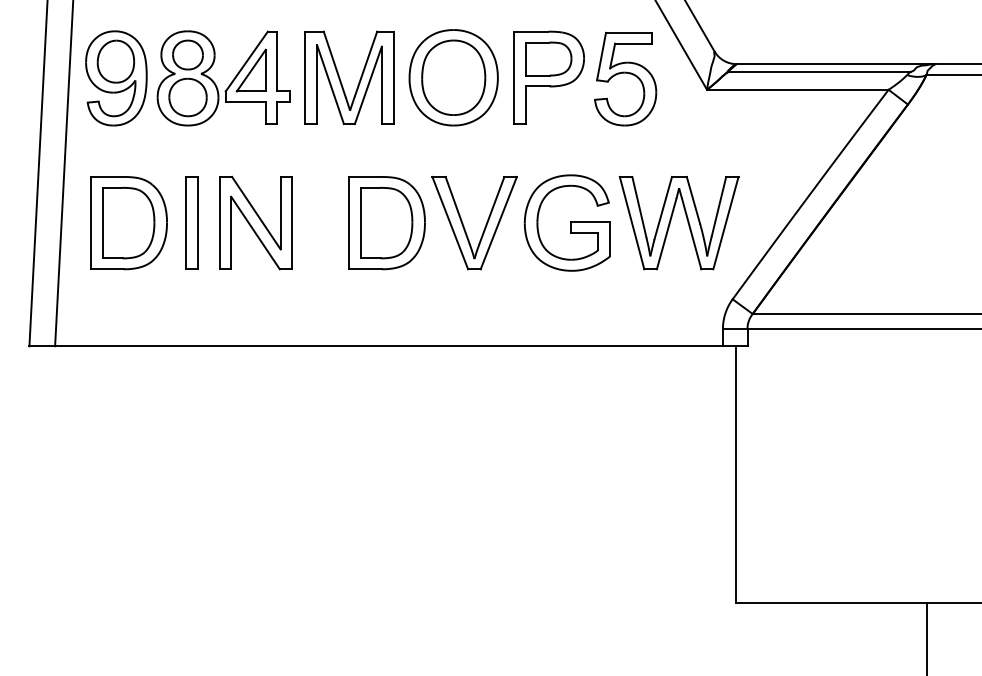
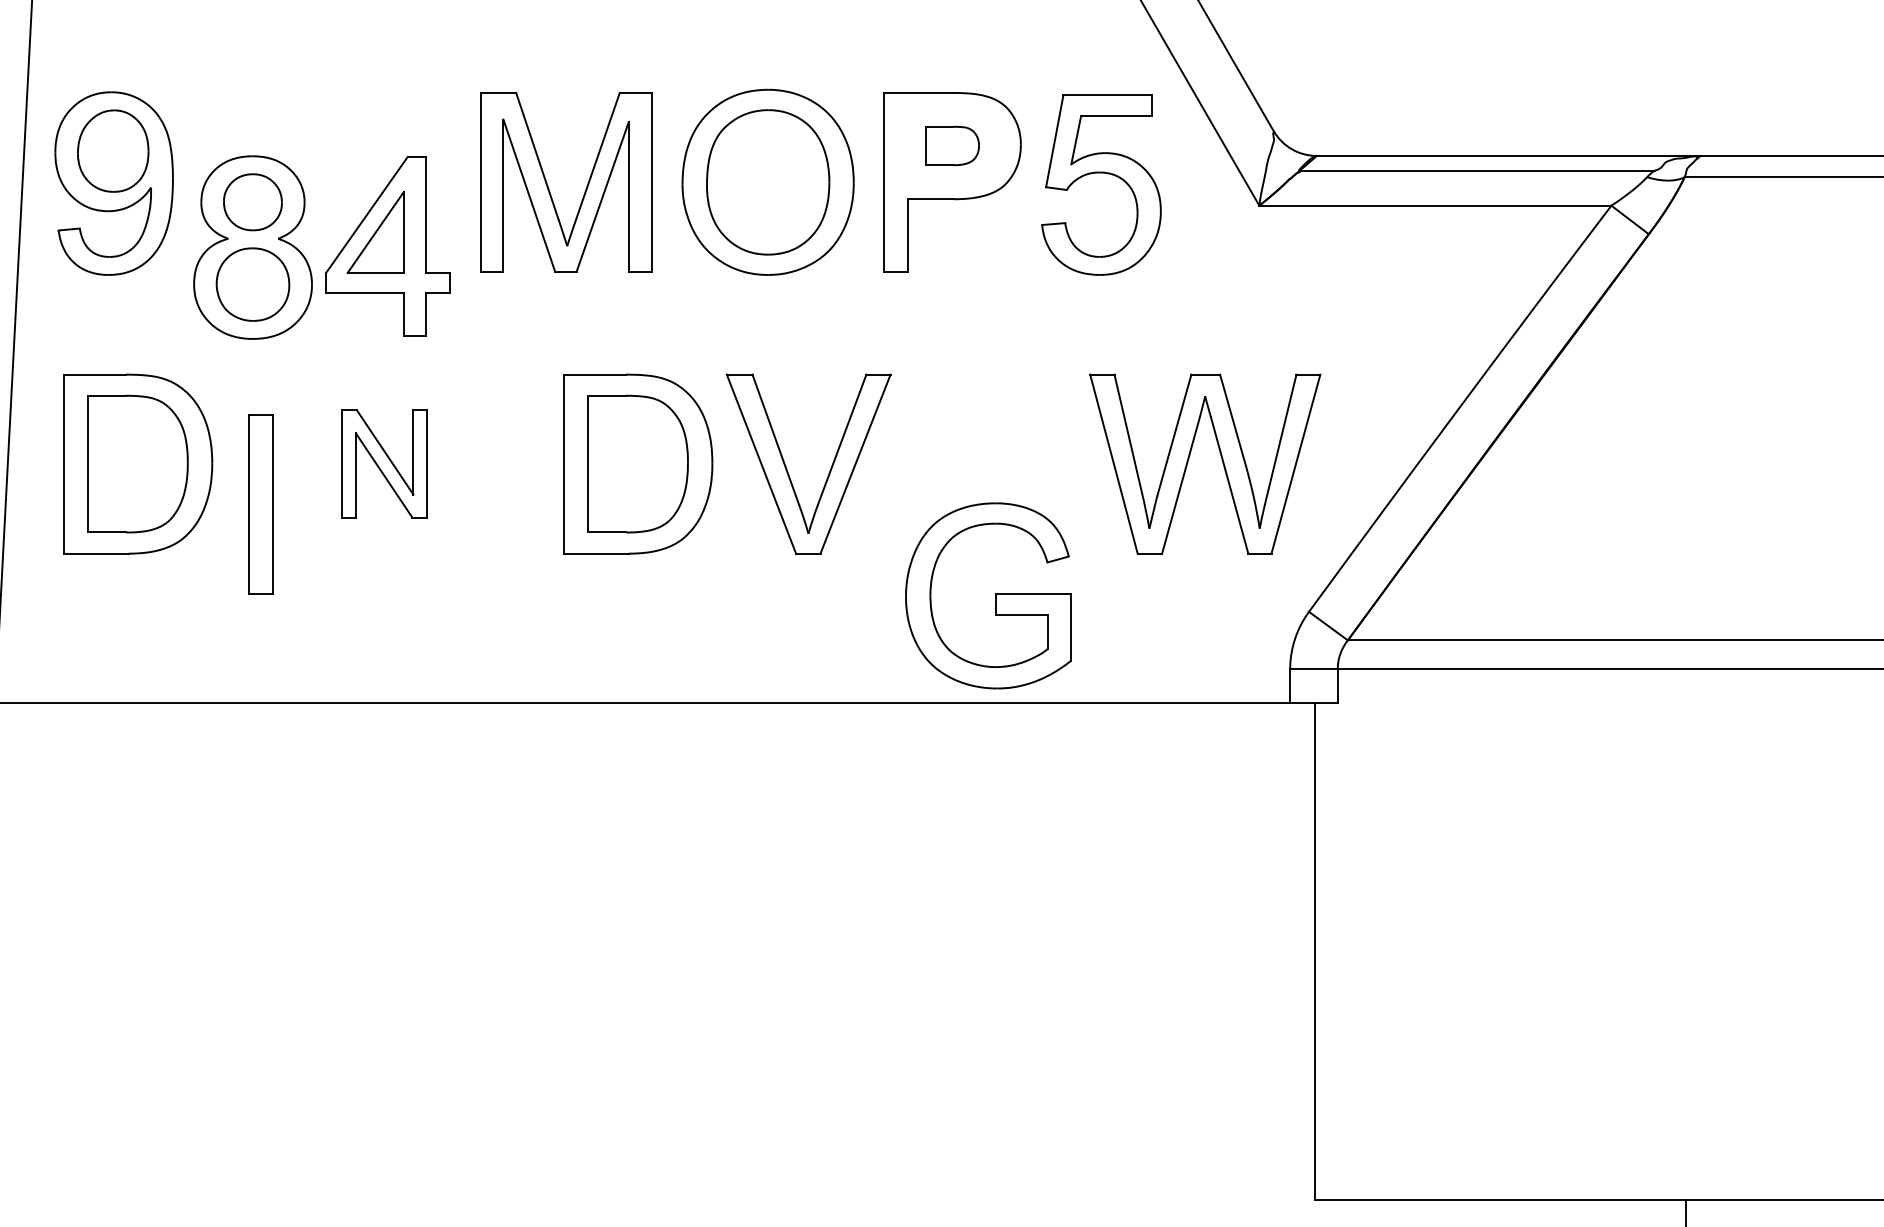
part: (548, 58) -> (951, 144), size x0.6
part: (230, 82) -> (335, 255), moved
part: (191, 222) -> (259, 503), moved
part: (255, 222) -> (383, 462), size x0.6
part: (566, 222) -> (986, 594), moved

